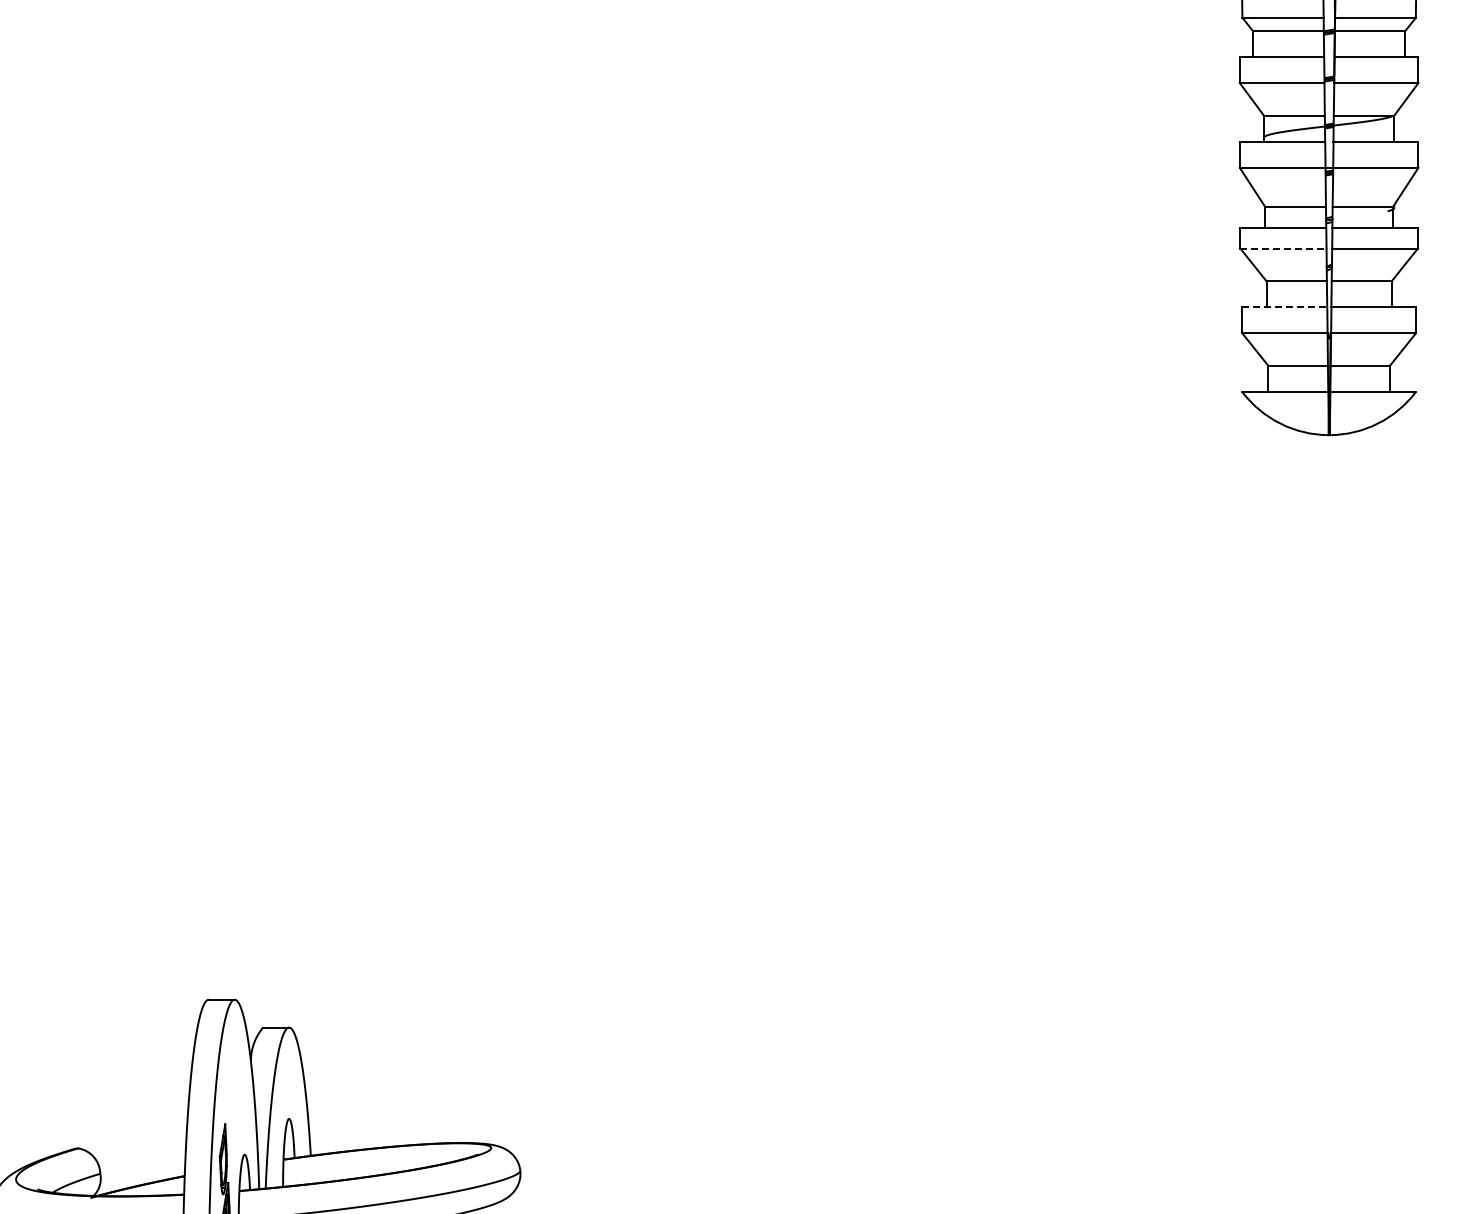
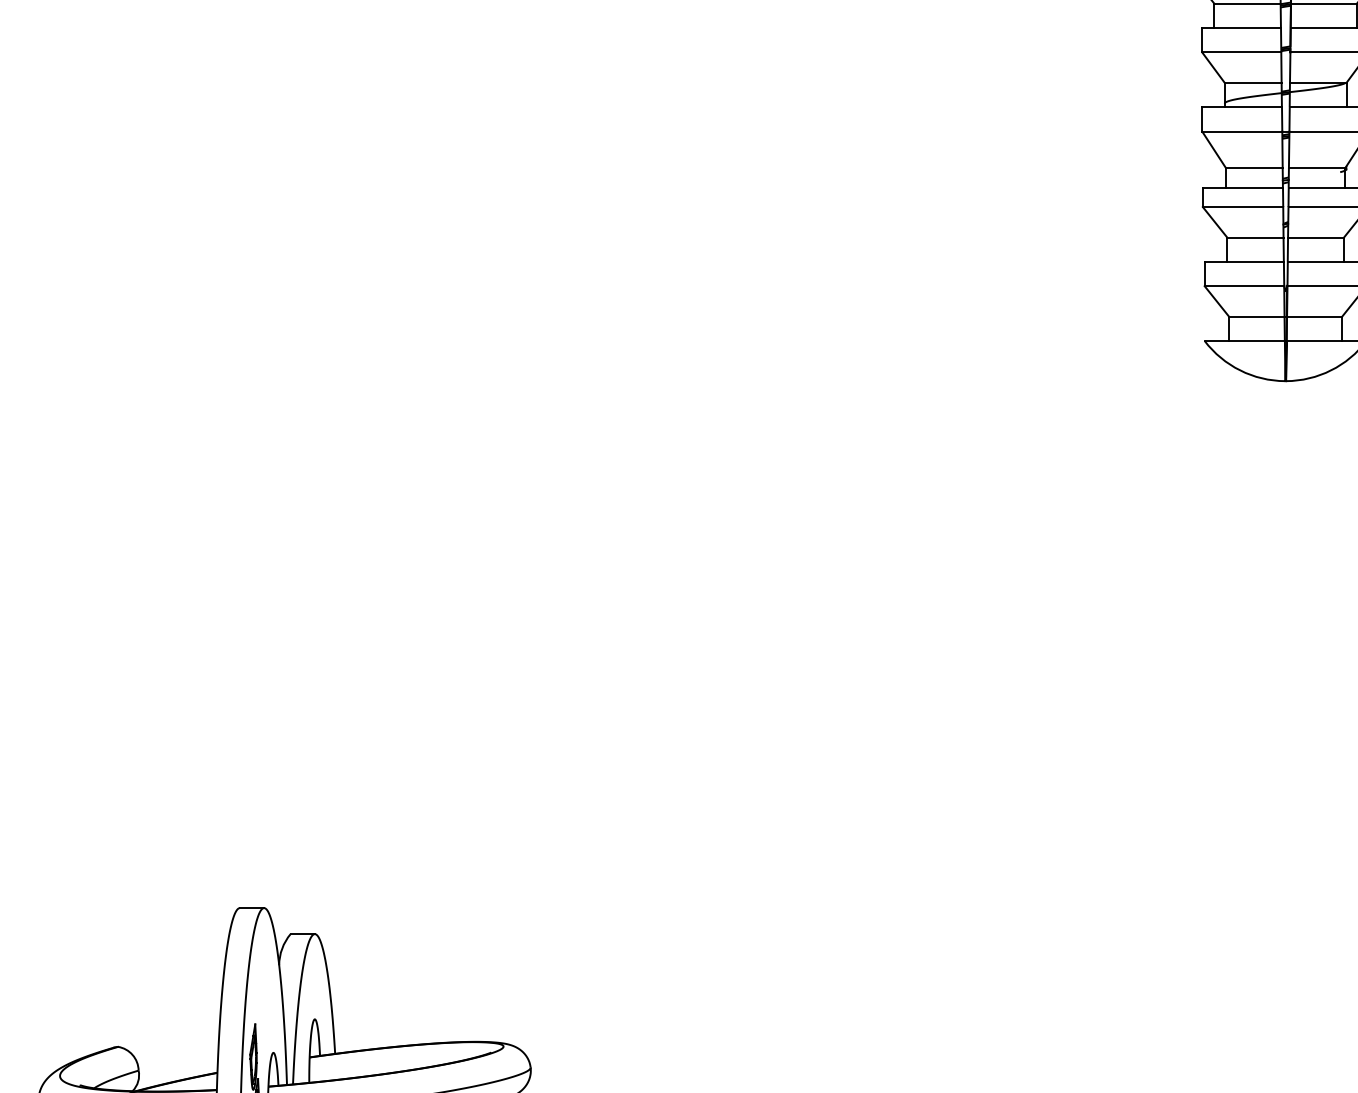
line: (1284, 248) -> (1243, 206), dashed -> solid
line: (1285, 307) -> (1244, 261), dashed -> solid

